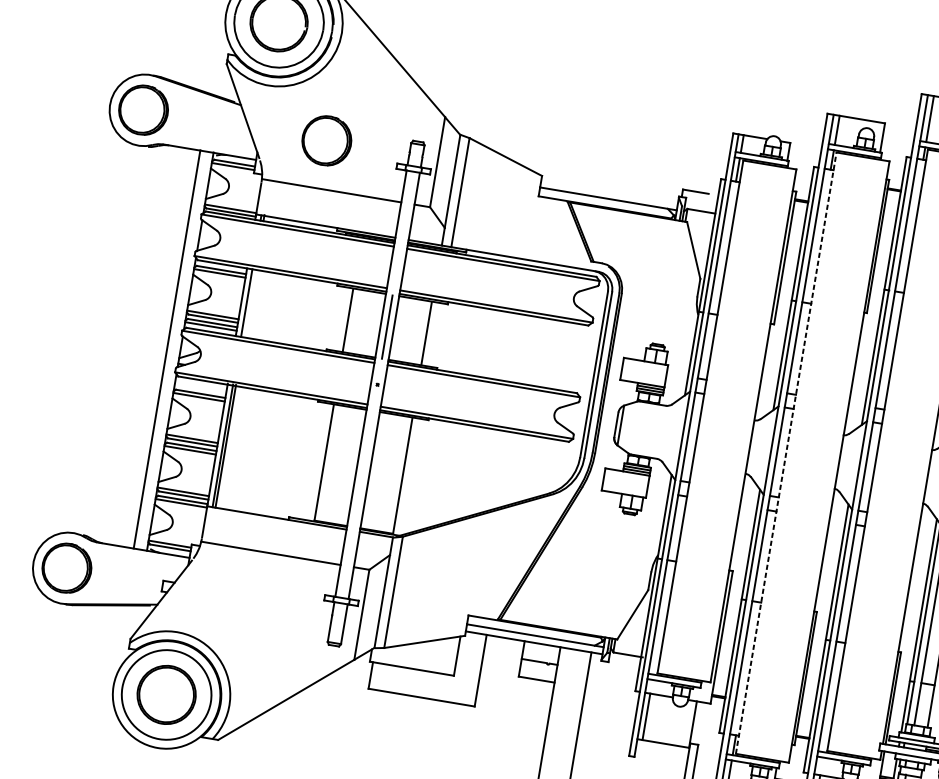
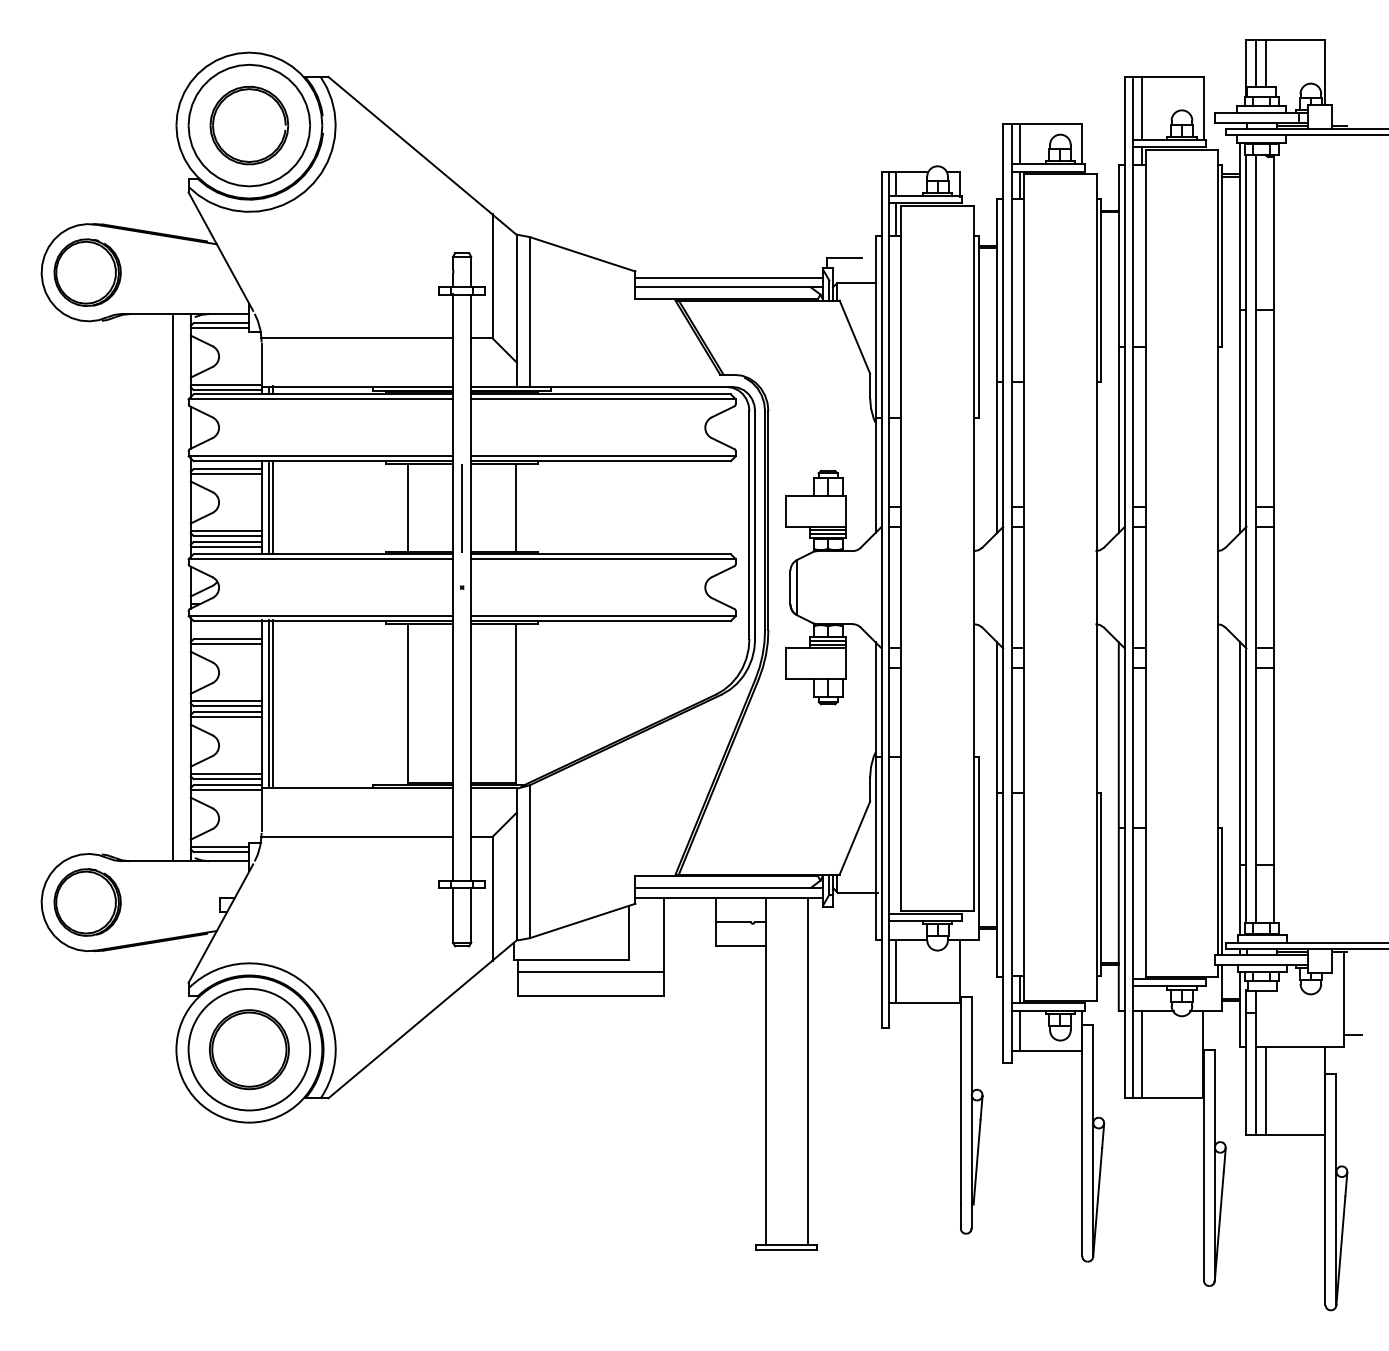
part: (326, 140) -> (339, 272), removed
line: (609, 191) -> (729, 277), added
line: (249, 303) -> (272, 507), added
line: (785, 453) -> (1023, 587), dashed -> solid
line: (424, 679) -> (591, 971), added

